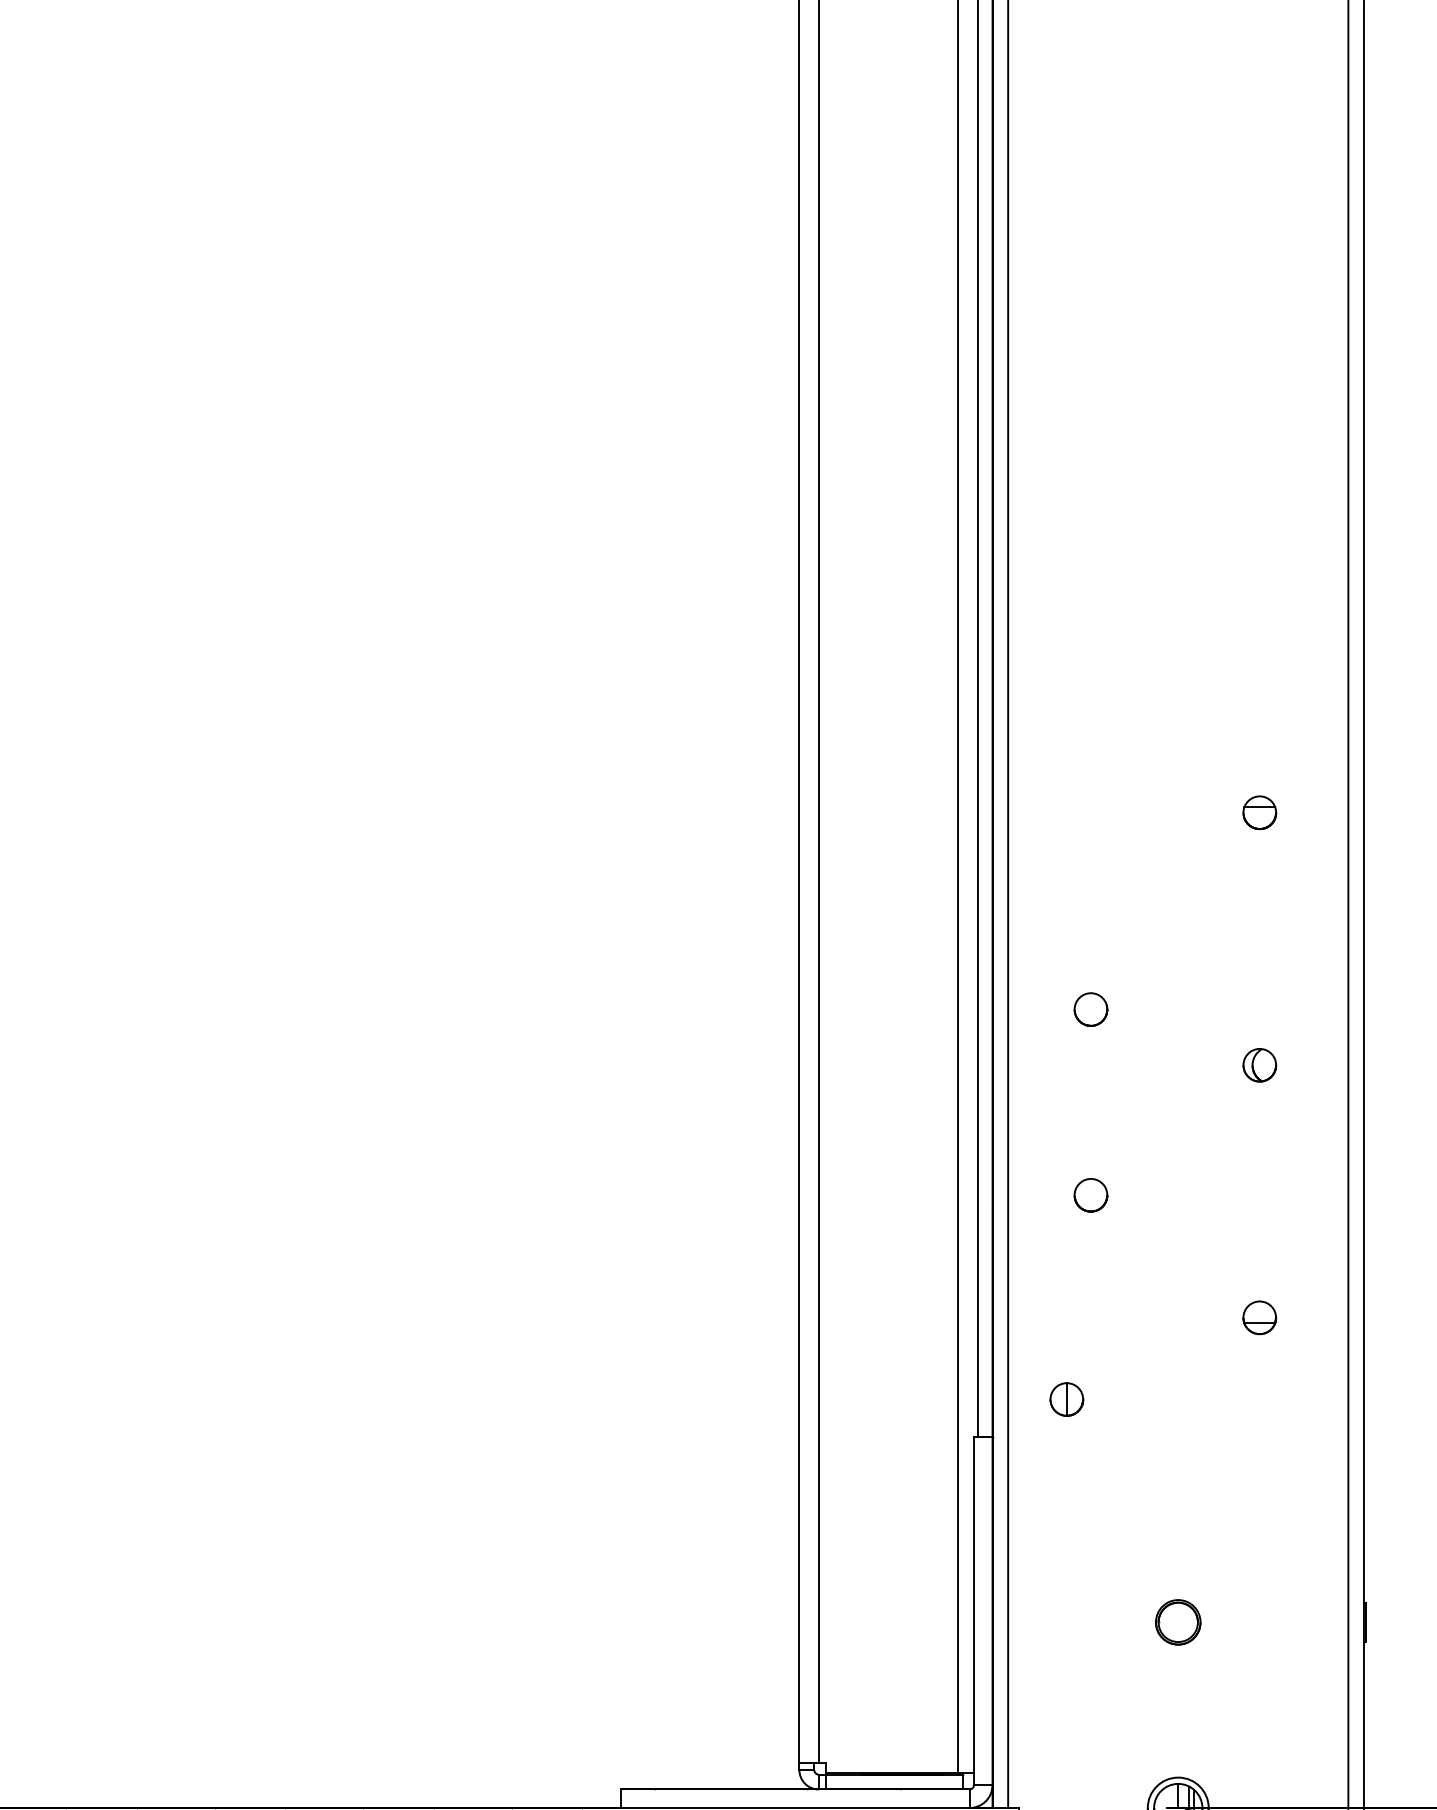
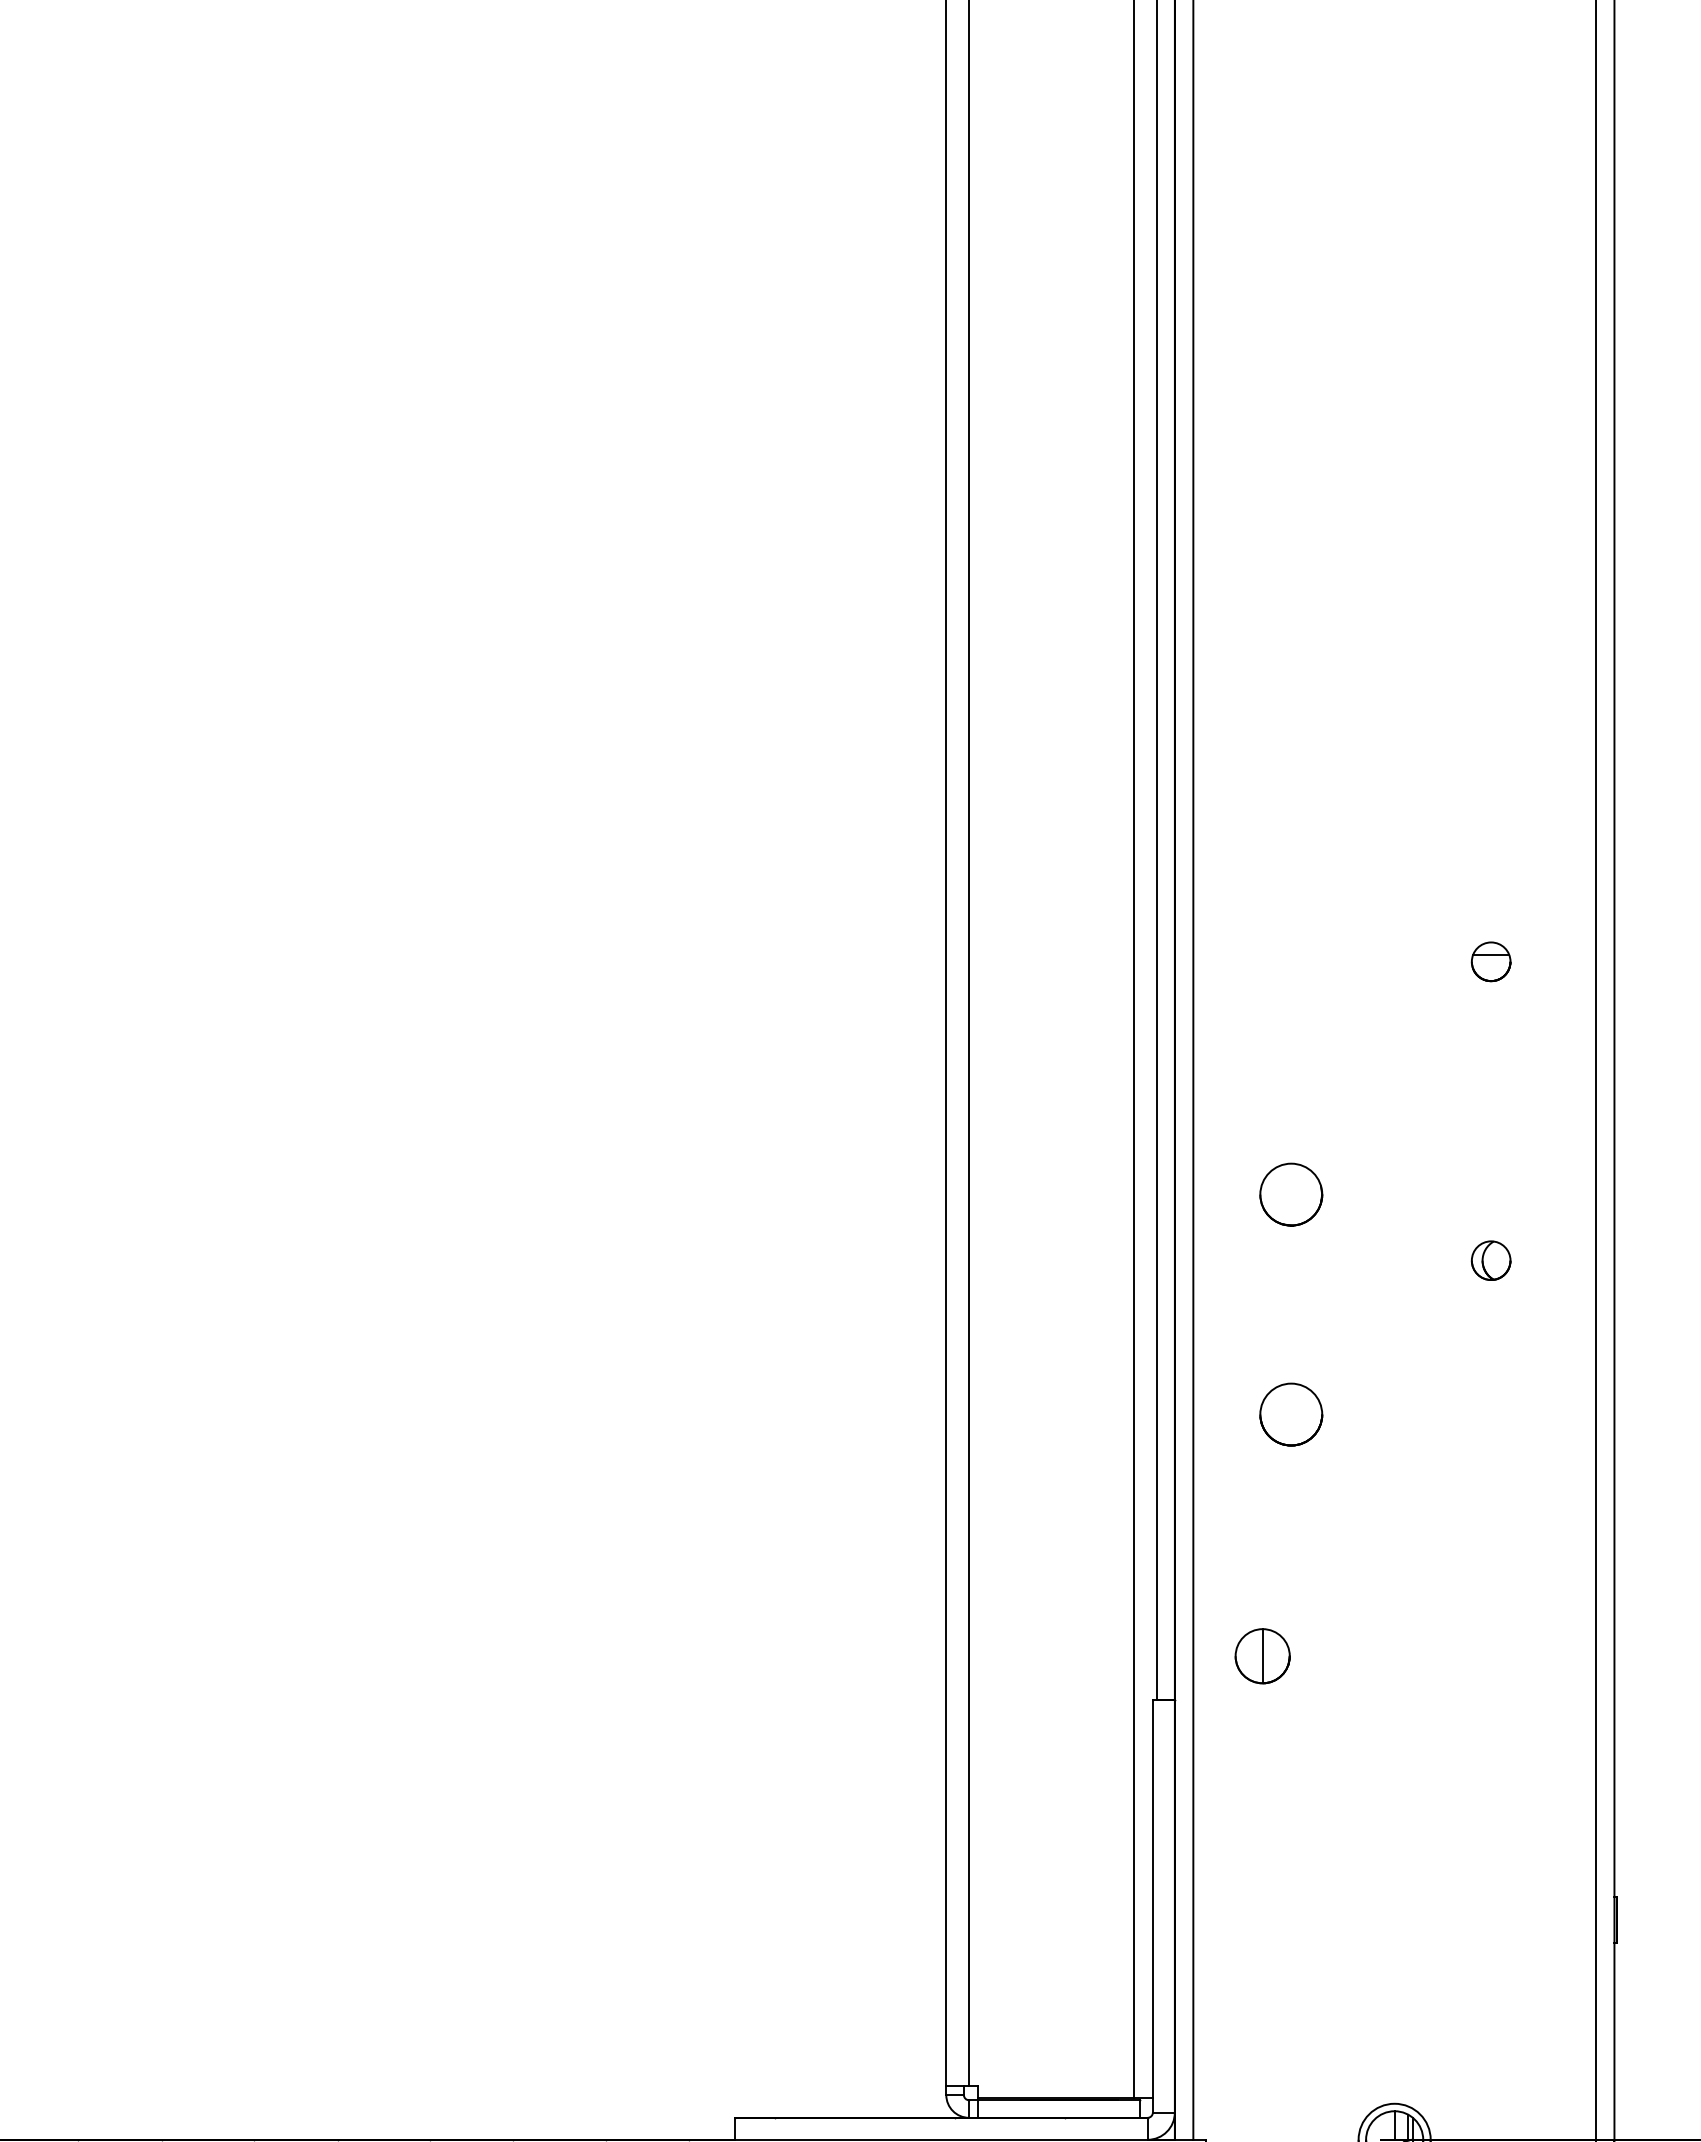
part: (1091, 1009) -> (1291, 1194), size x1.6
circle: (1091, 1195) -> (1291, 1414), size x1.6
part: (1259, 1317) -> (1490, 1559), removed
part: (1066, 1399) -> (1262, 1656), size x1.4
part: (1178, 1621) -> (1394, 1919), removed

